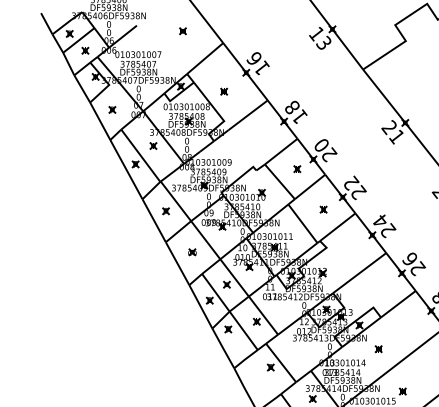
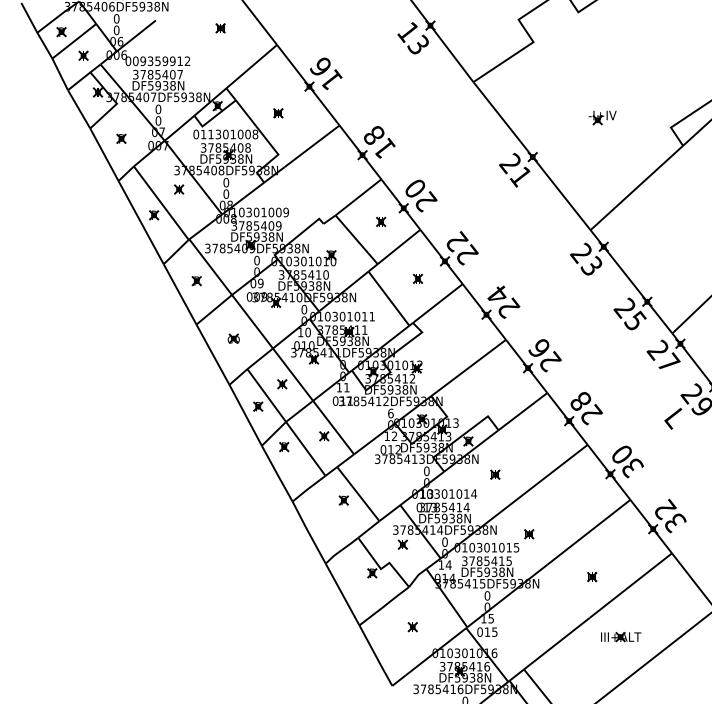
text: (140, 54) -> (161, 61), 010301007 -> 009359912
text: (175, 106) -> (210, 134), 010301008 -> 011301008
text: (304, 304) -> (390, 412), 0 -> 6

